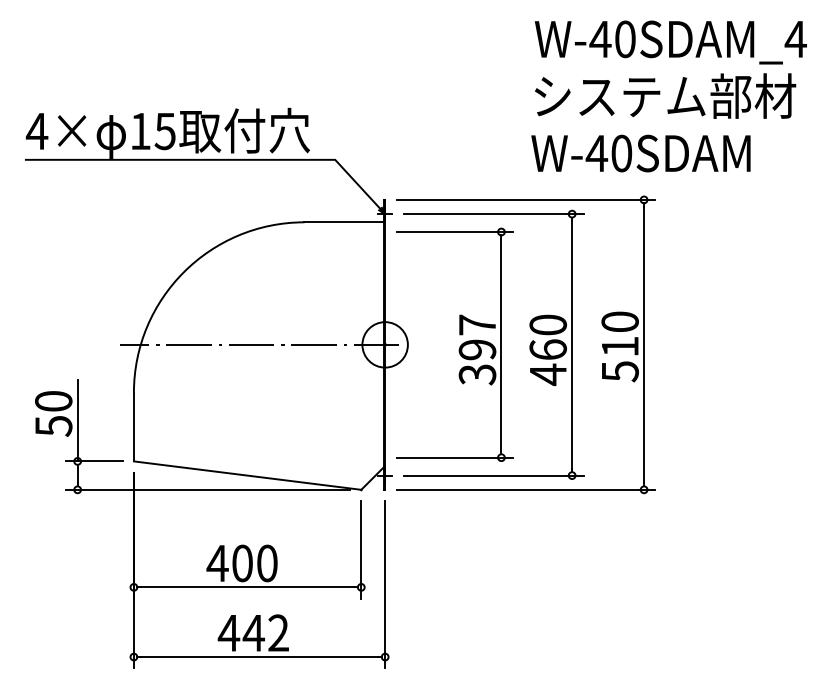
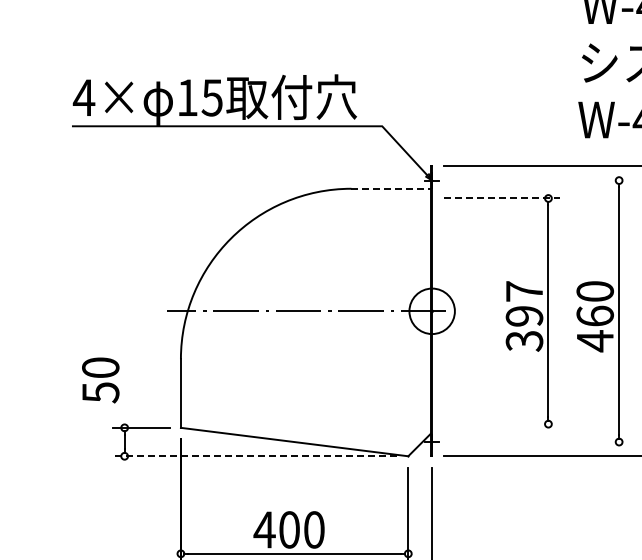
line: (493, 214) -> (540, 180), removed
line: (344, 222) -> (391, 188), solid -> dashed
line: (455, 232) -> (502, 198), solid -> dashed
line: (77, 420) -> (124, 386), removed
line: (454, 457) -> (501, 423), removed
line: (493, 475) -> (540, 441), removed
line: (208, 489) -> (255, 455), solid -> dashed

